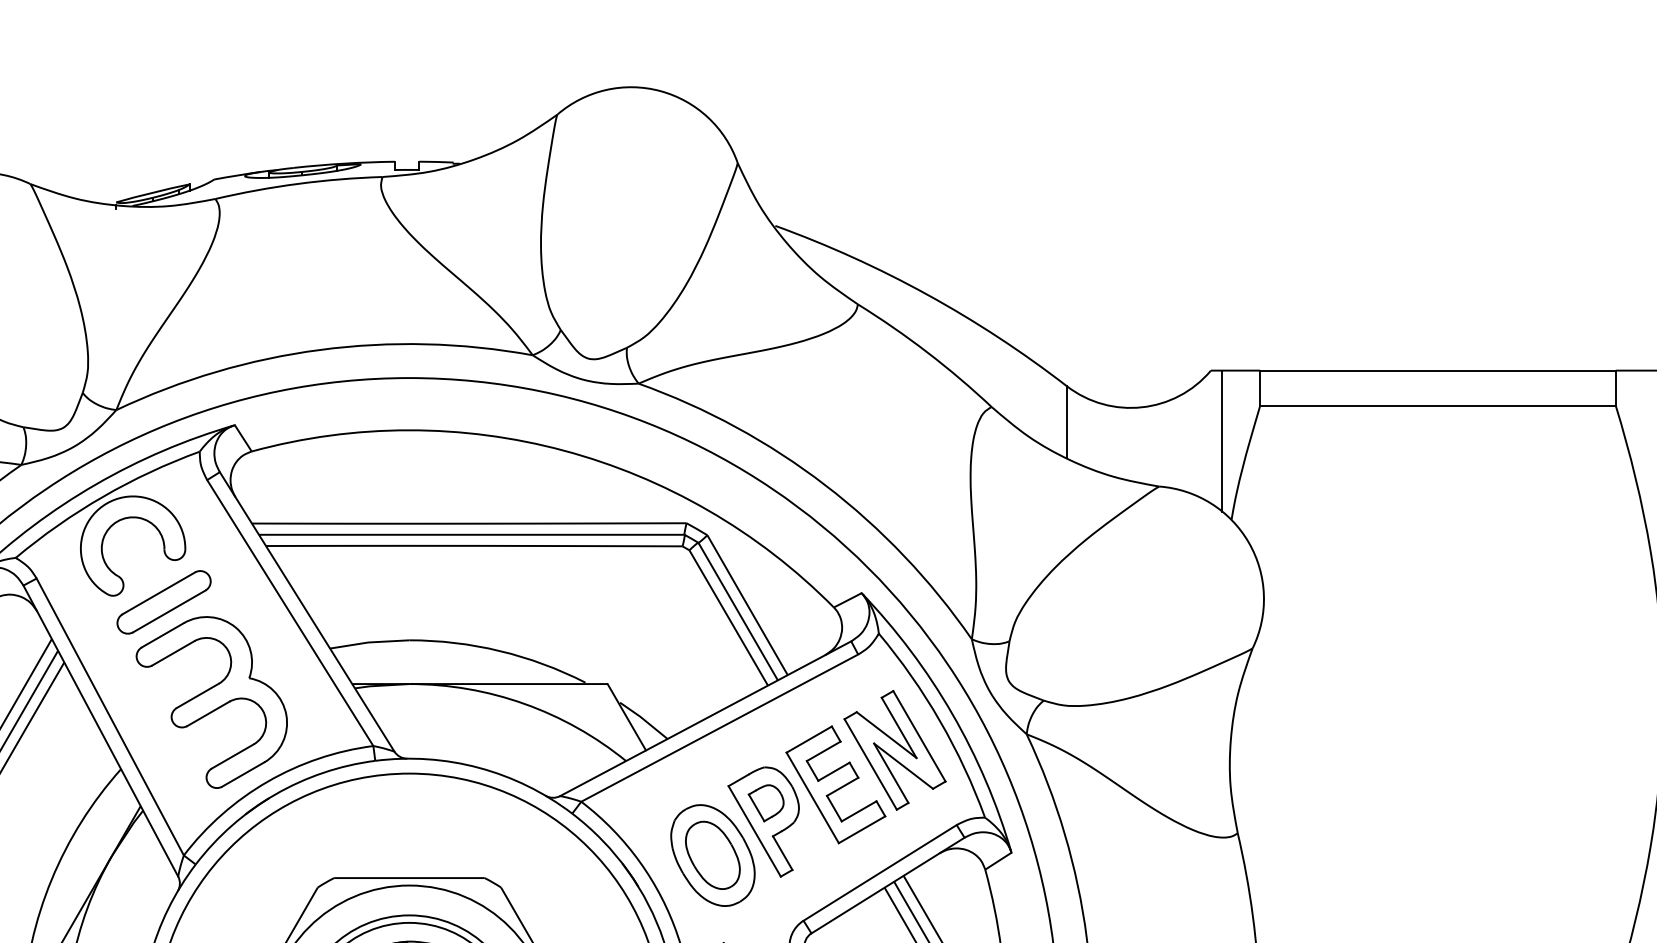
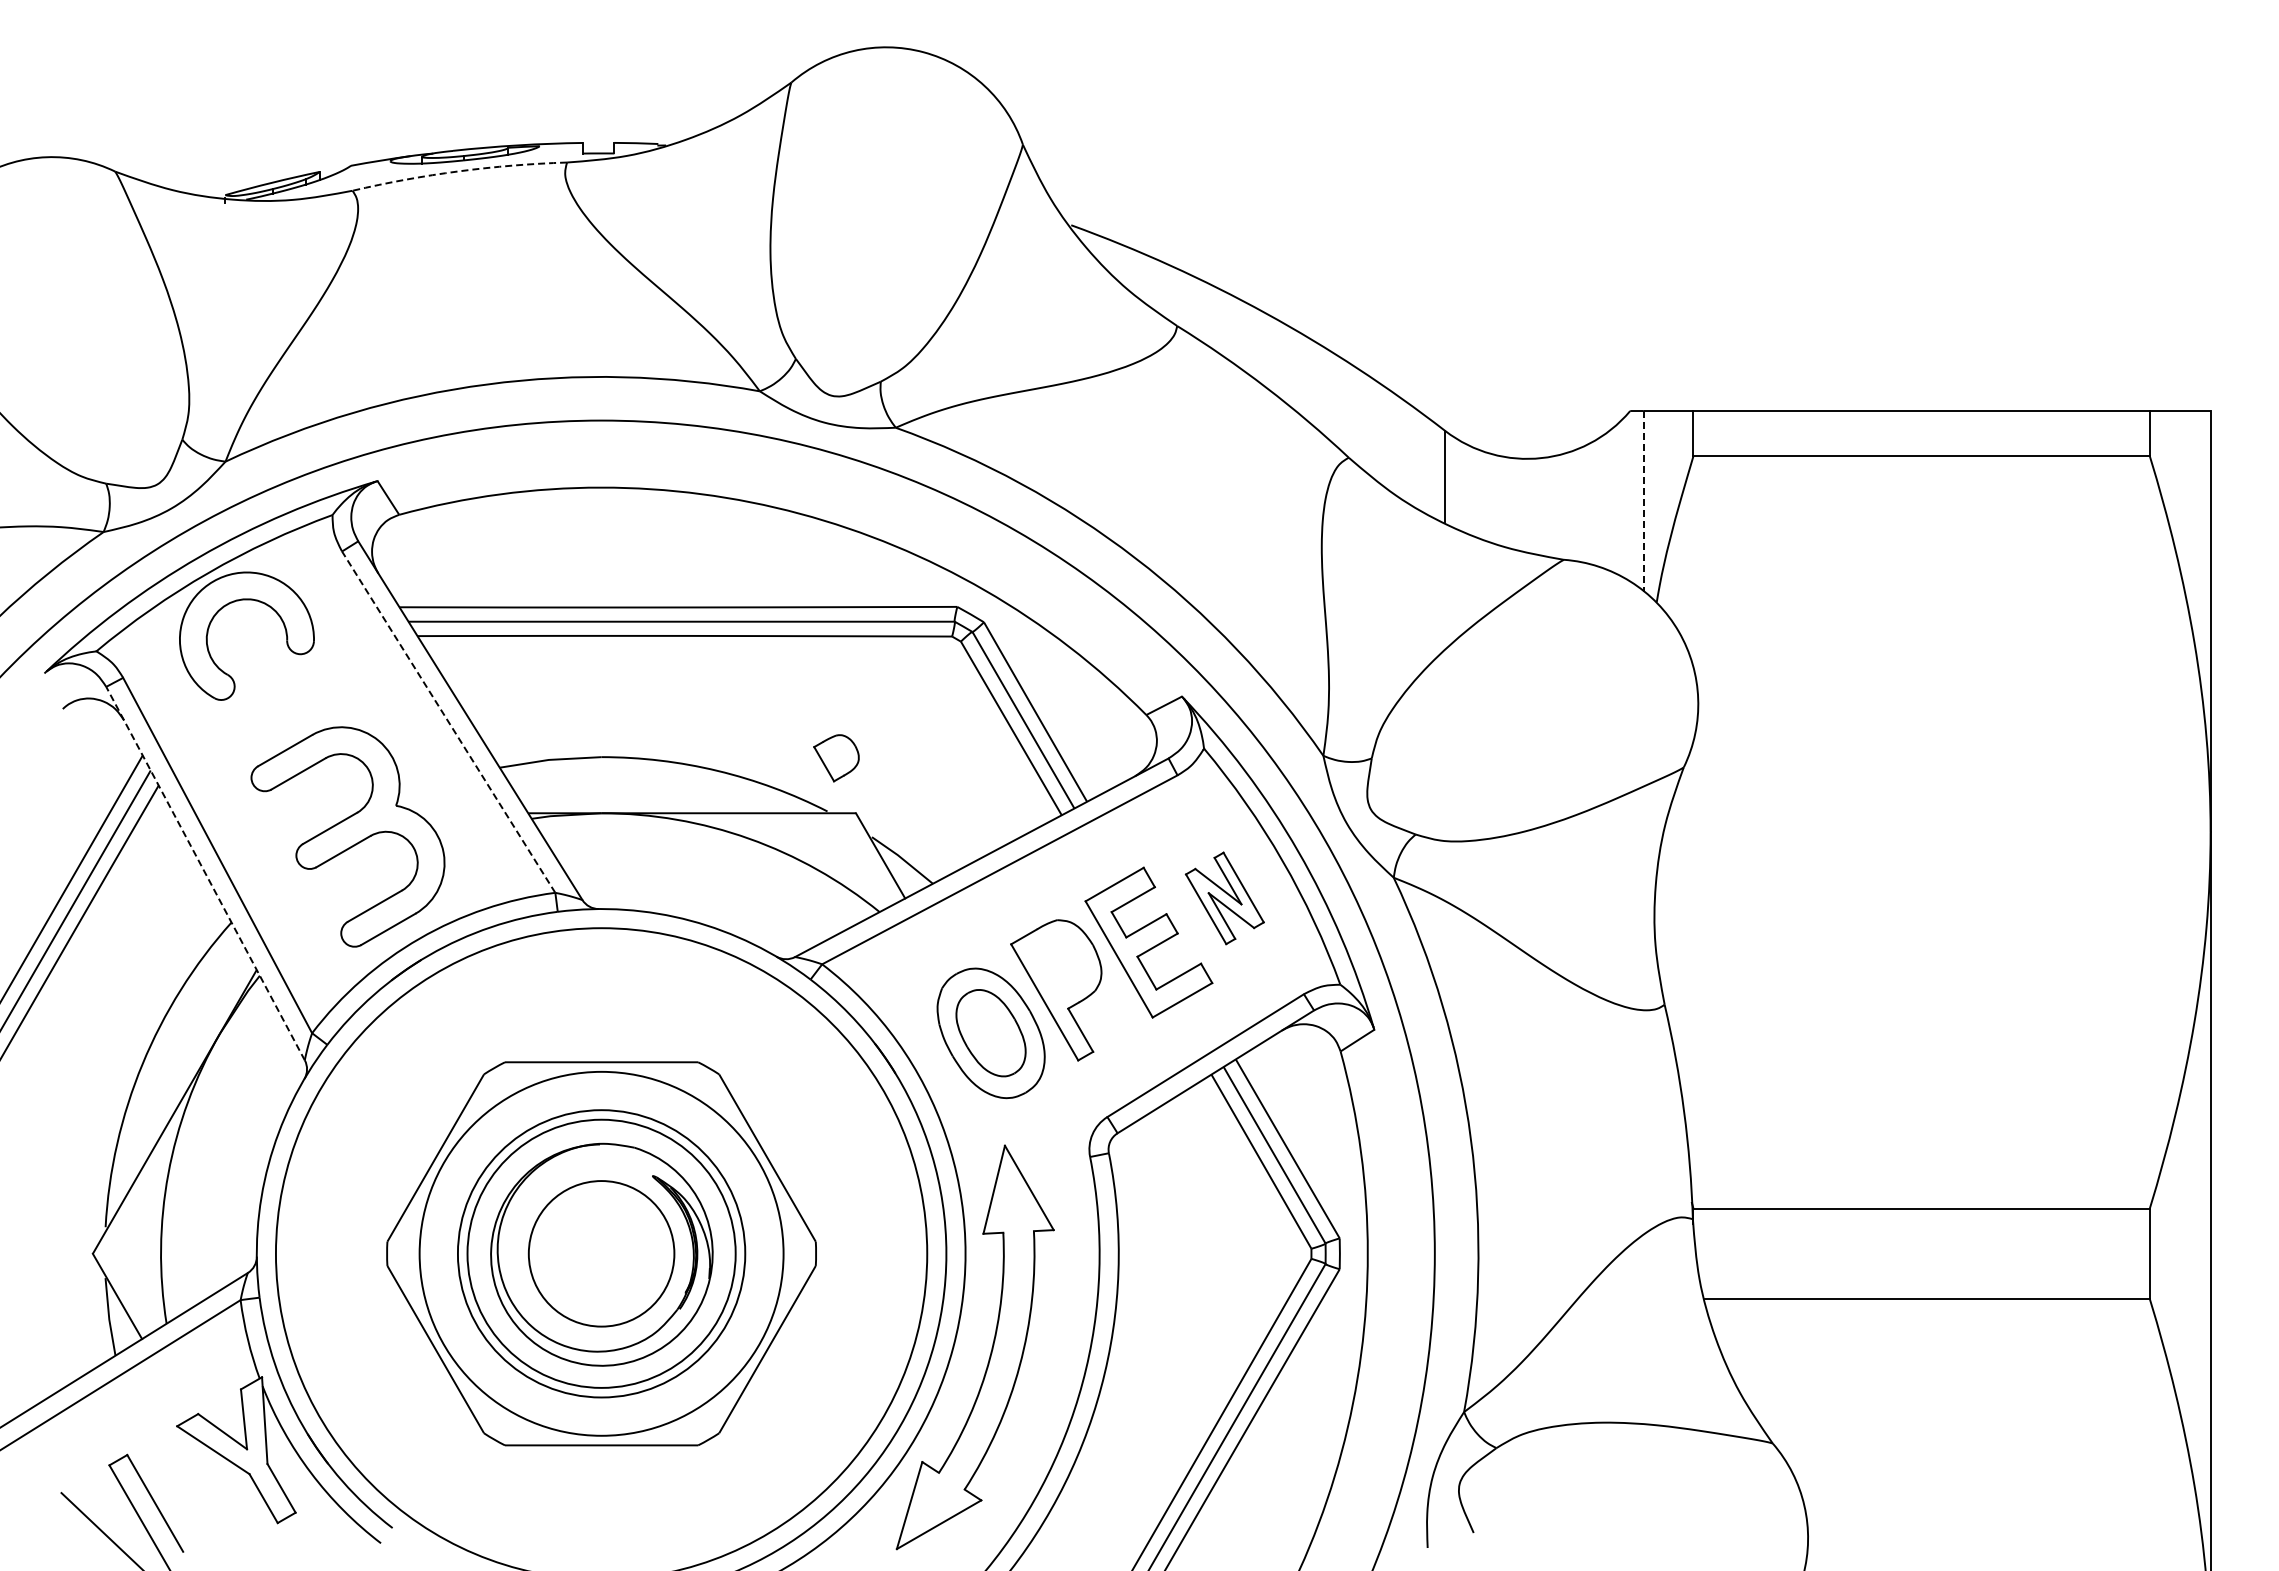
arc: (298, 183) -> (459, 171), solid -> dashed
line: (1221, 441) -> (1643, 501), solid -> dashed
part: (163, 602) -> (286, 708), removed
line: (290, 612) -> (448, 721), solid -> dashed
line: (100, 730) -> (205, 873), solid -> dashed
part: (894, 750) -> (1224, 898), size x0.6
part: (766, 803) -> (836, 758), moved

